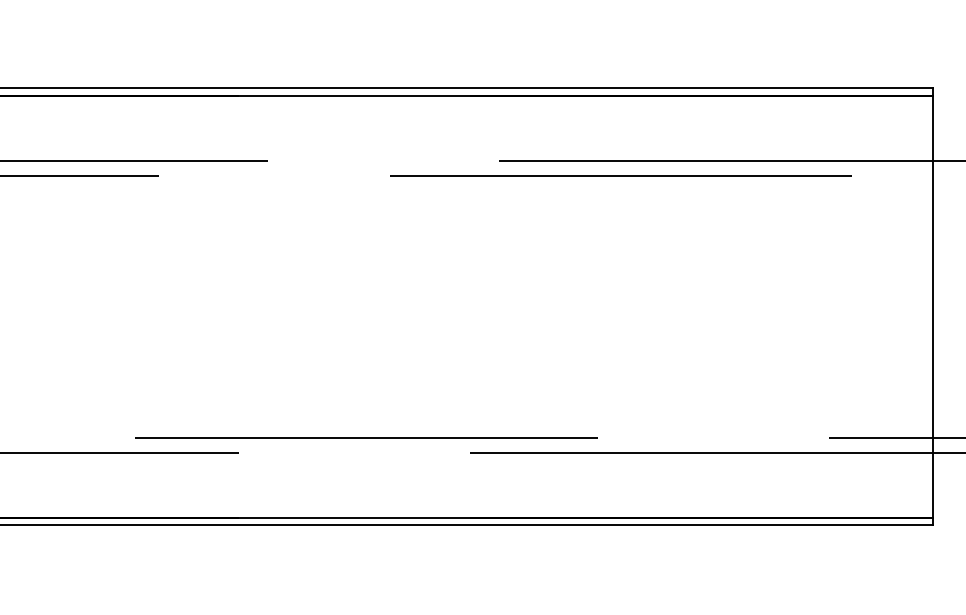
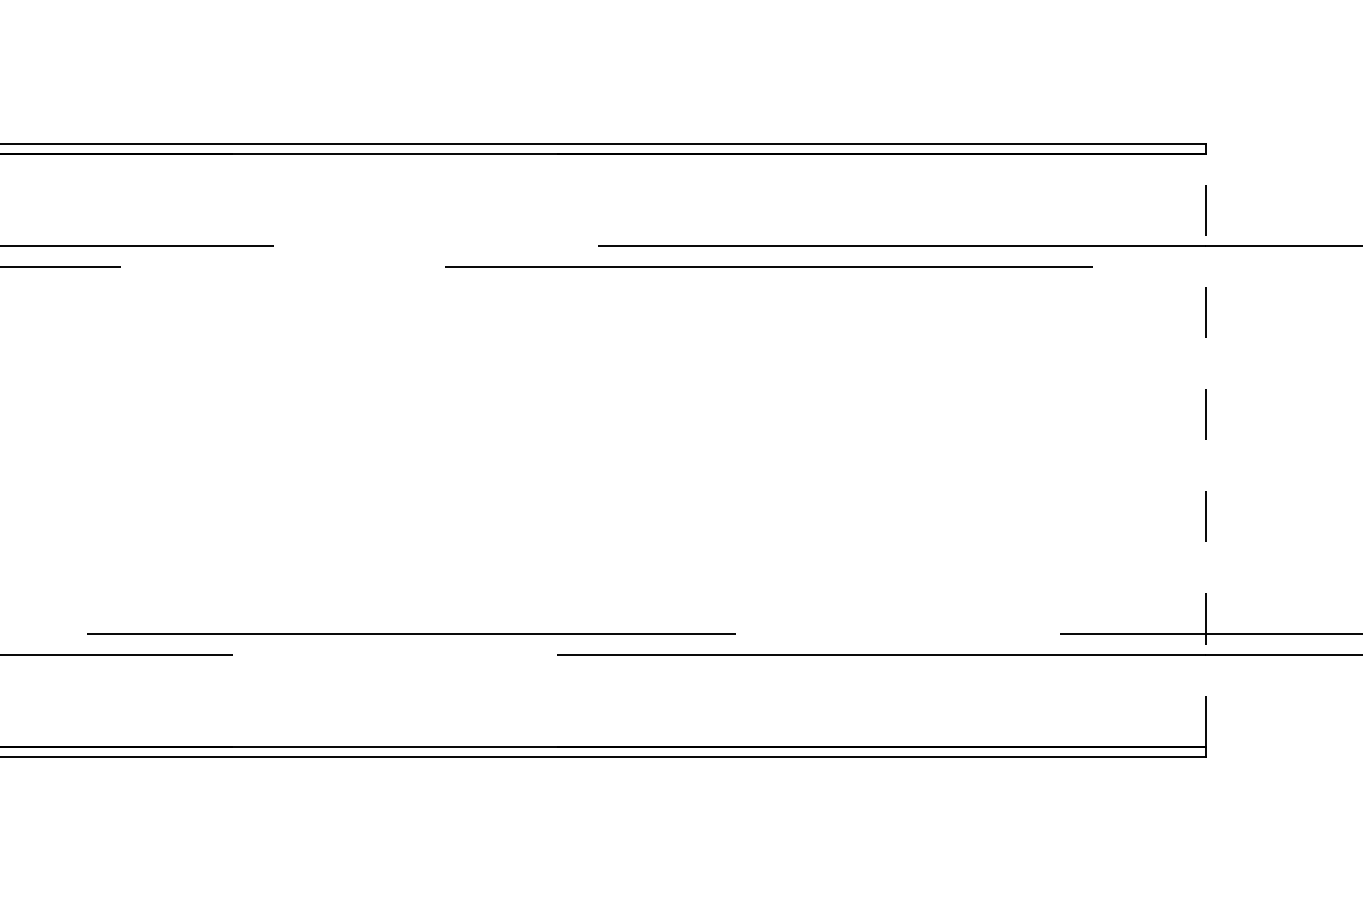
line: (932, 306) -> (1205, 450), solid -> dashed

